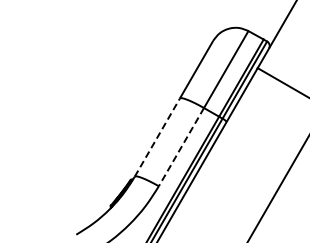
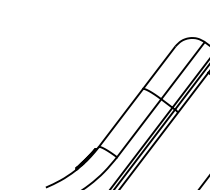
line: (157, 137) -> (120, 118), dashed -> solid
line: (181, 147) -> (139, 128), dashed -> solid

